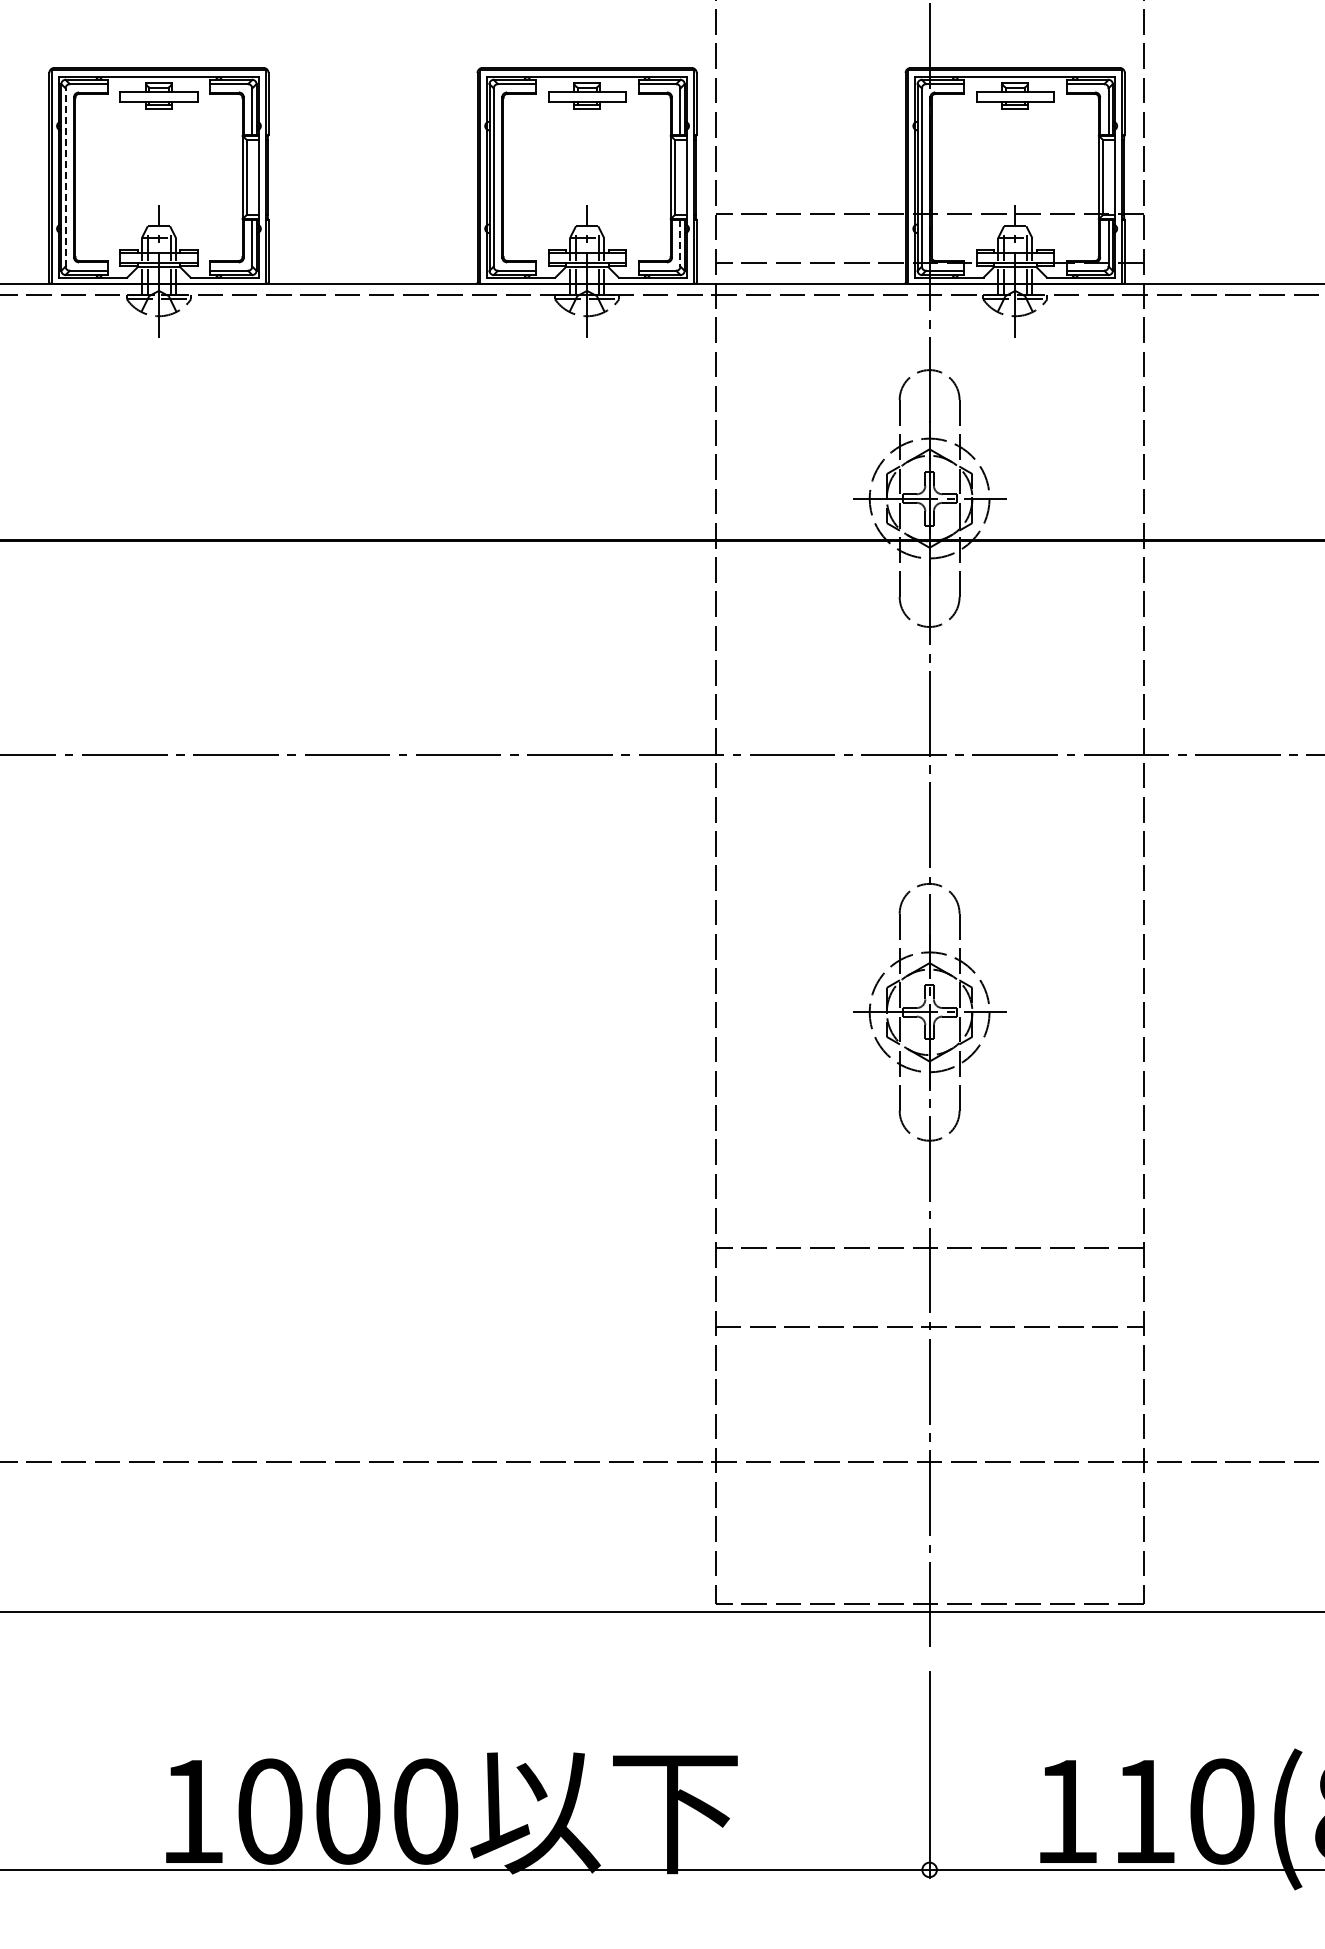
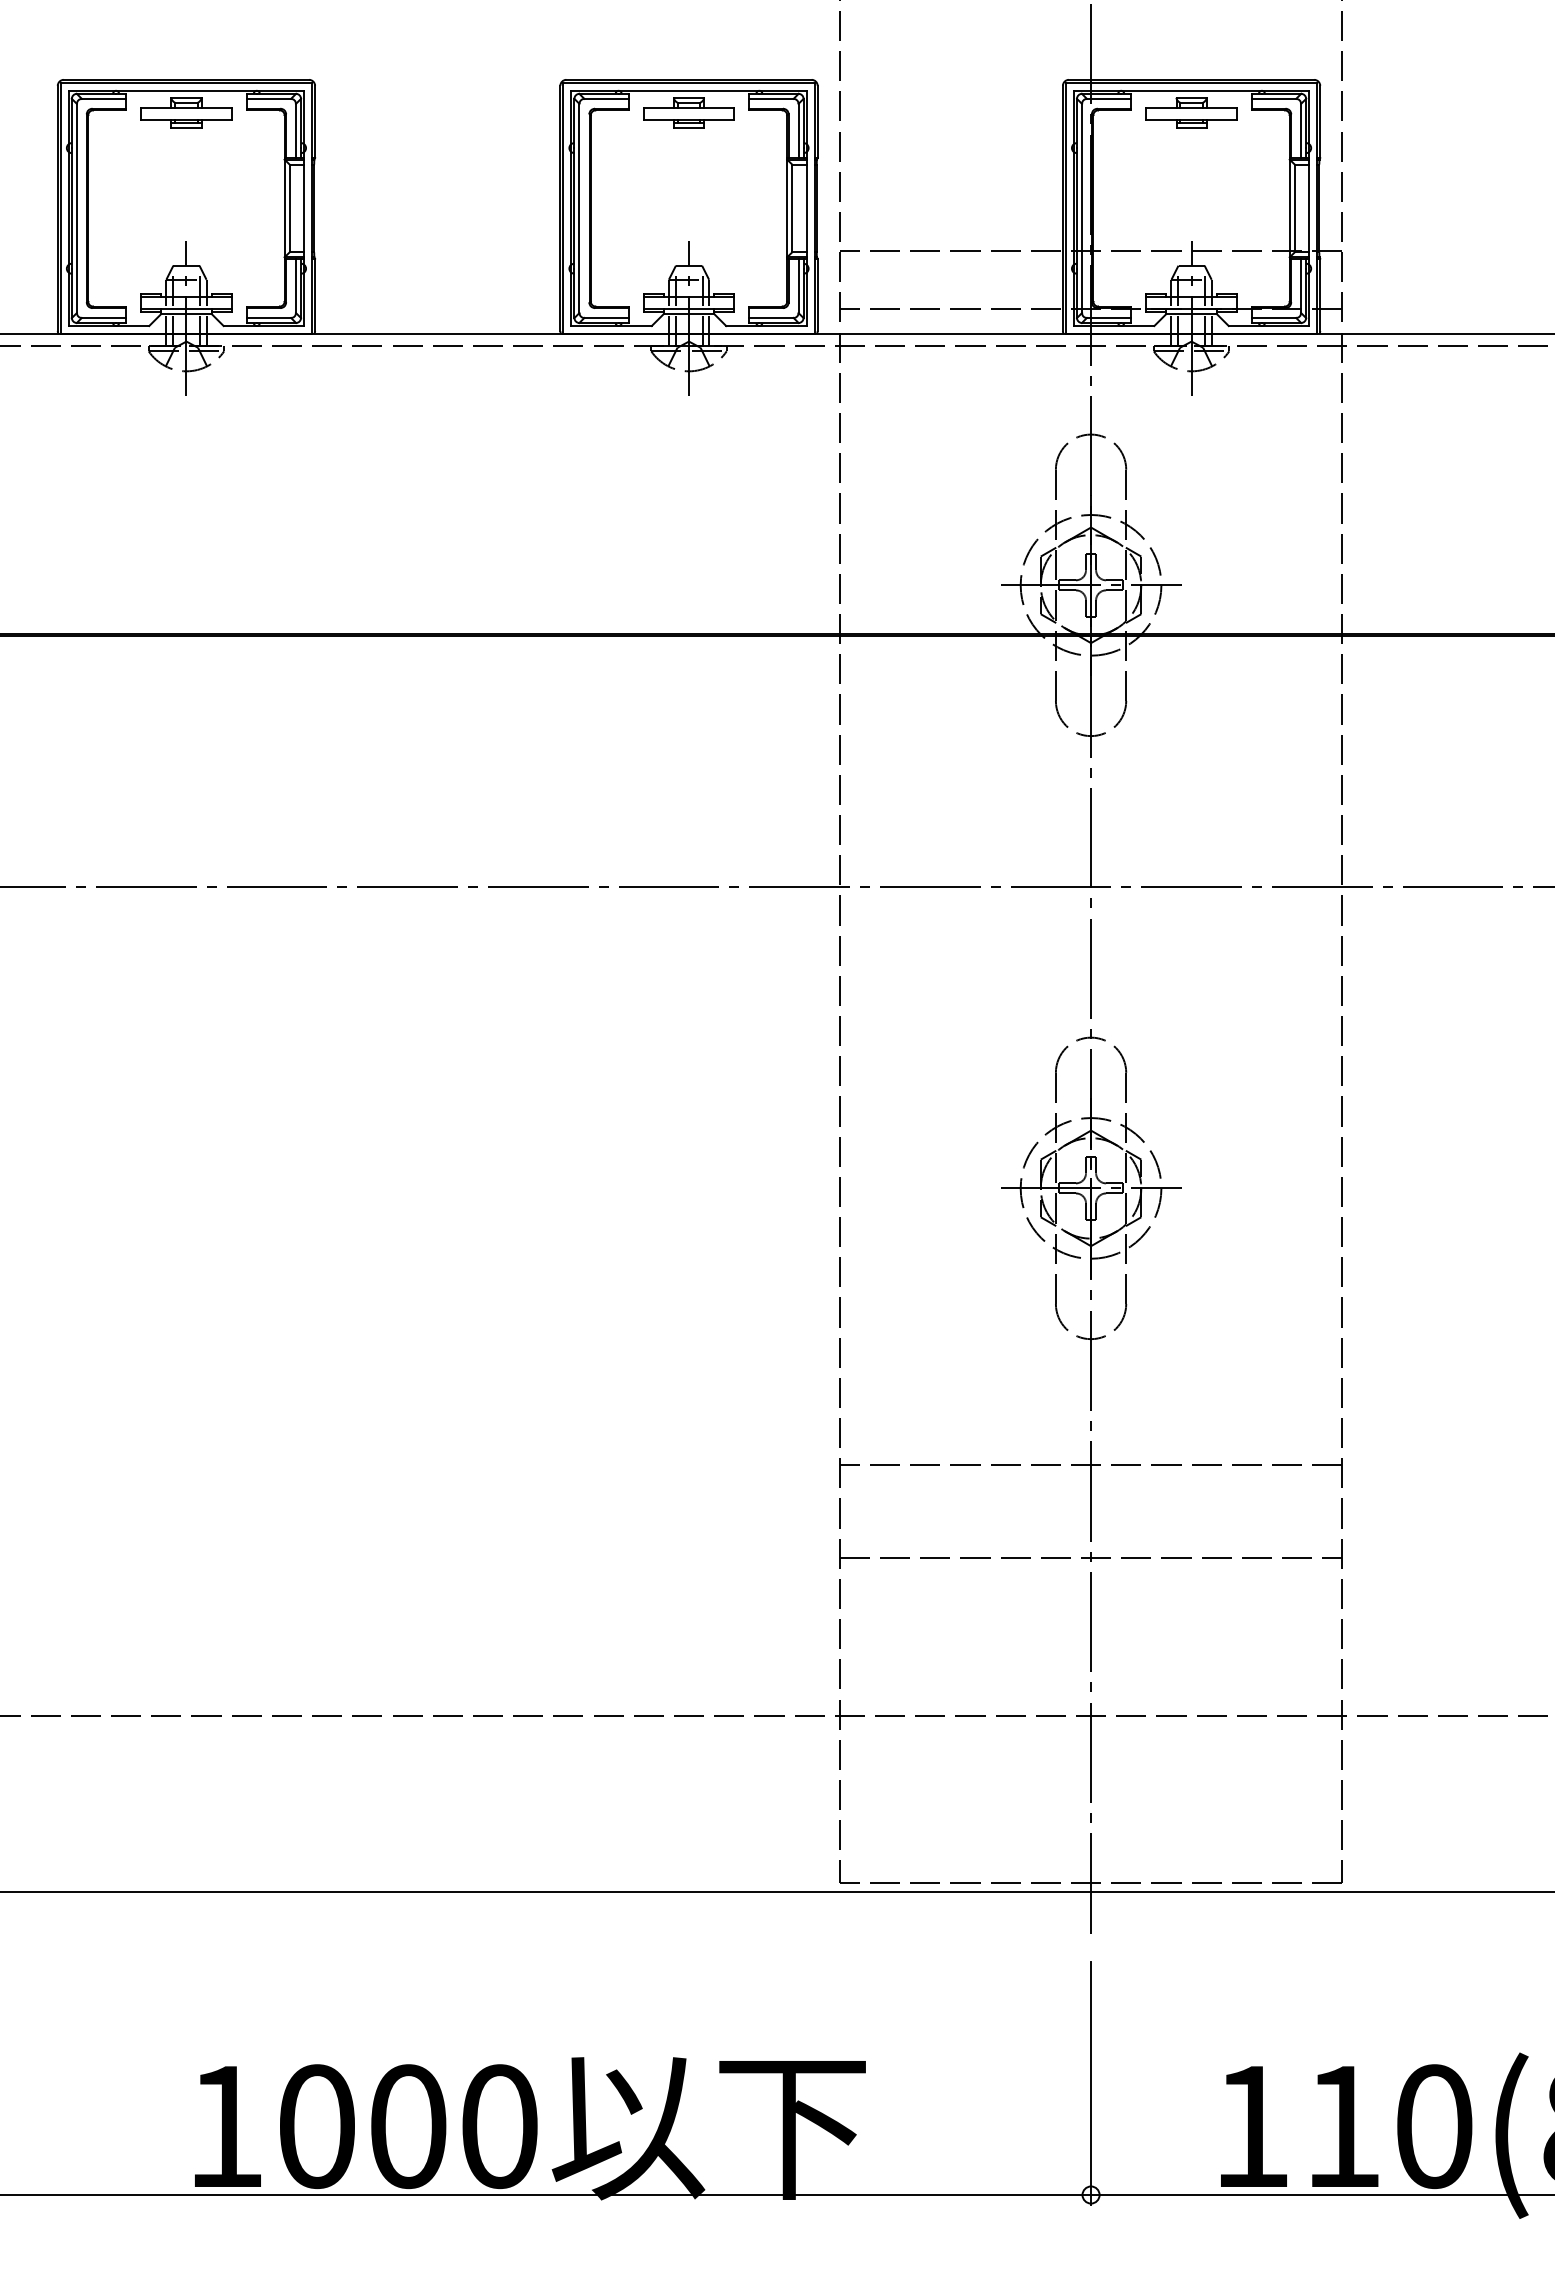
line: (65, 176) -> (76, 207), dashed -> solid
line: (680, 243) -> (798, 285), dashed -> solid

